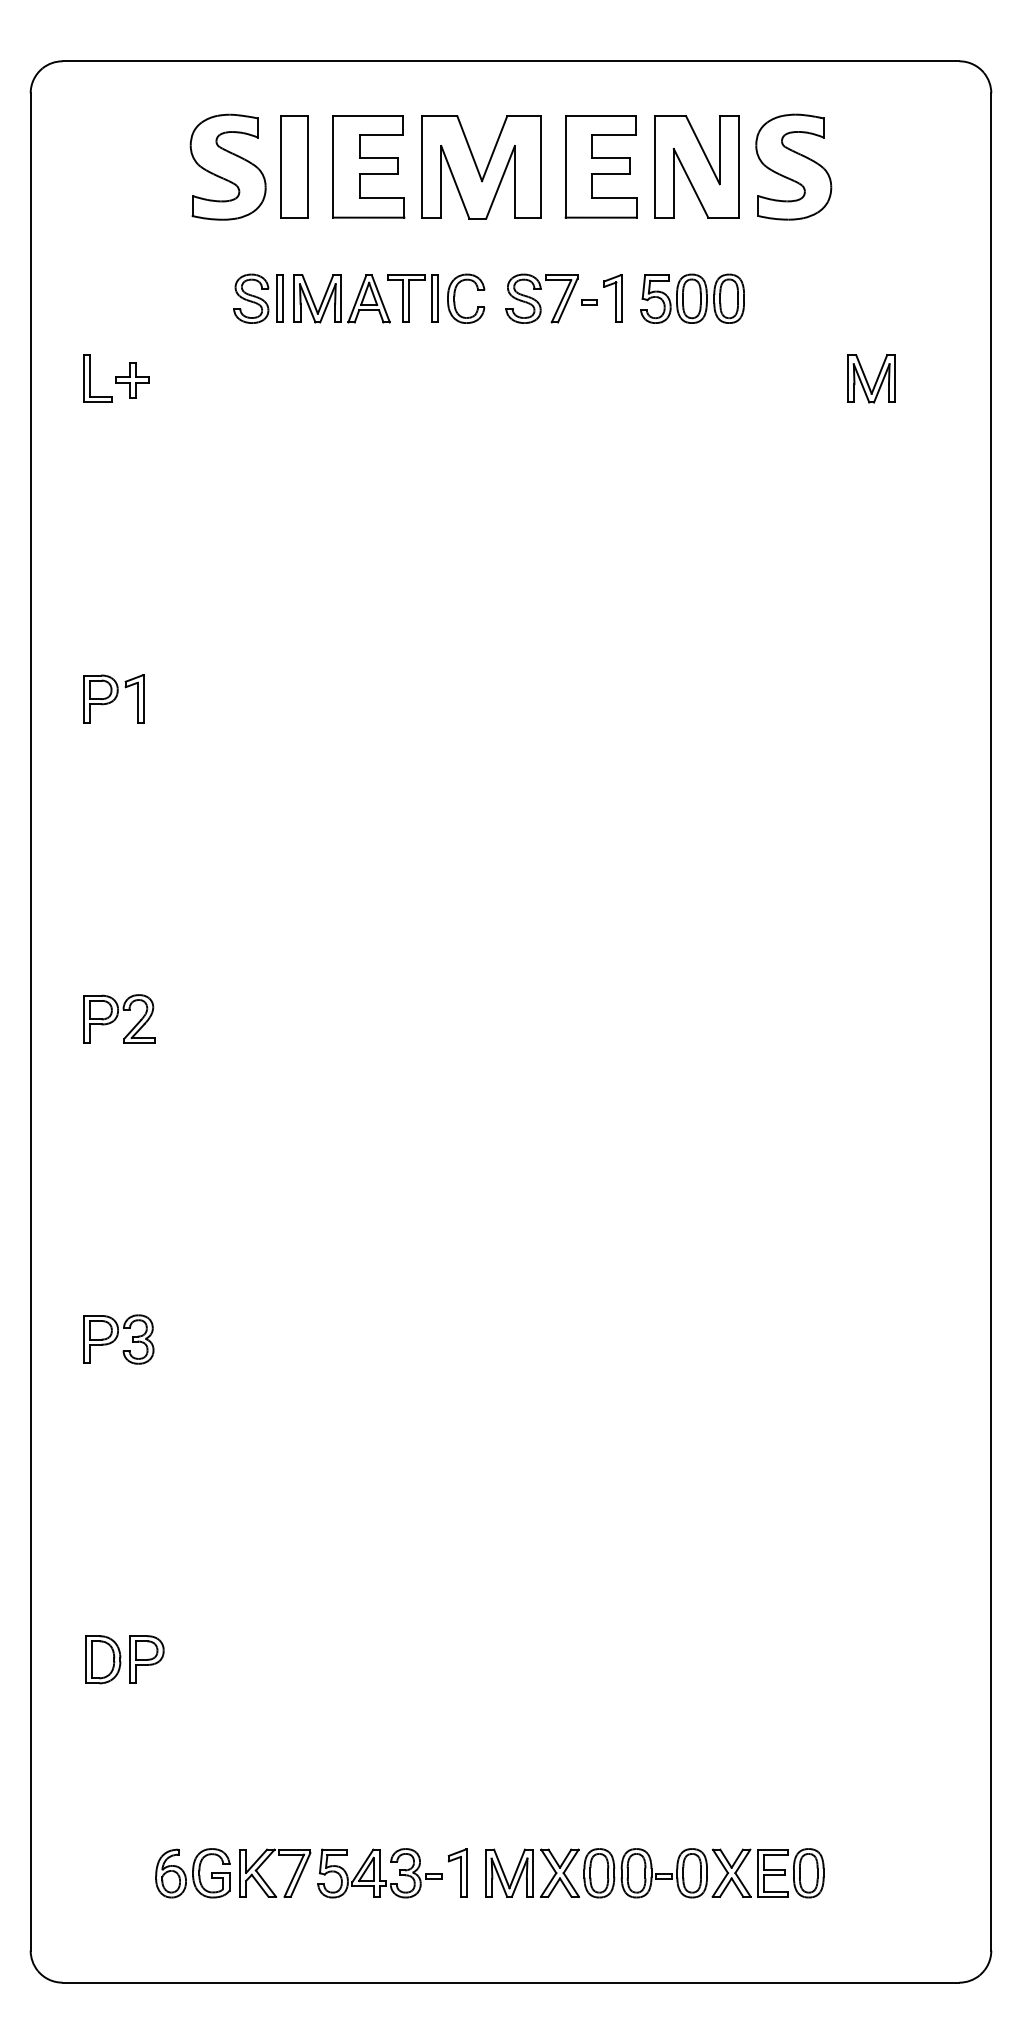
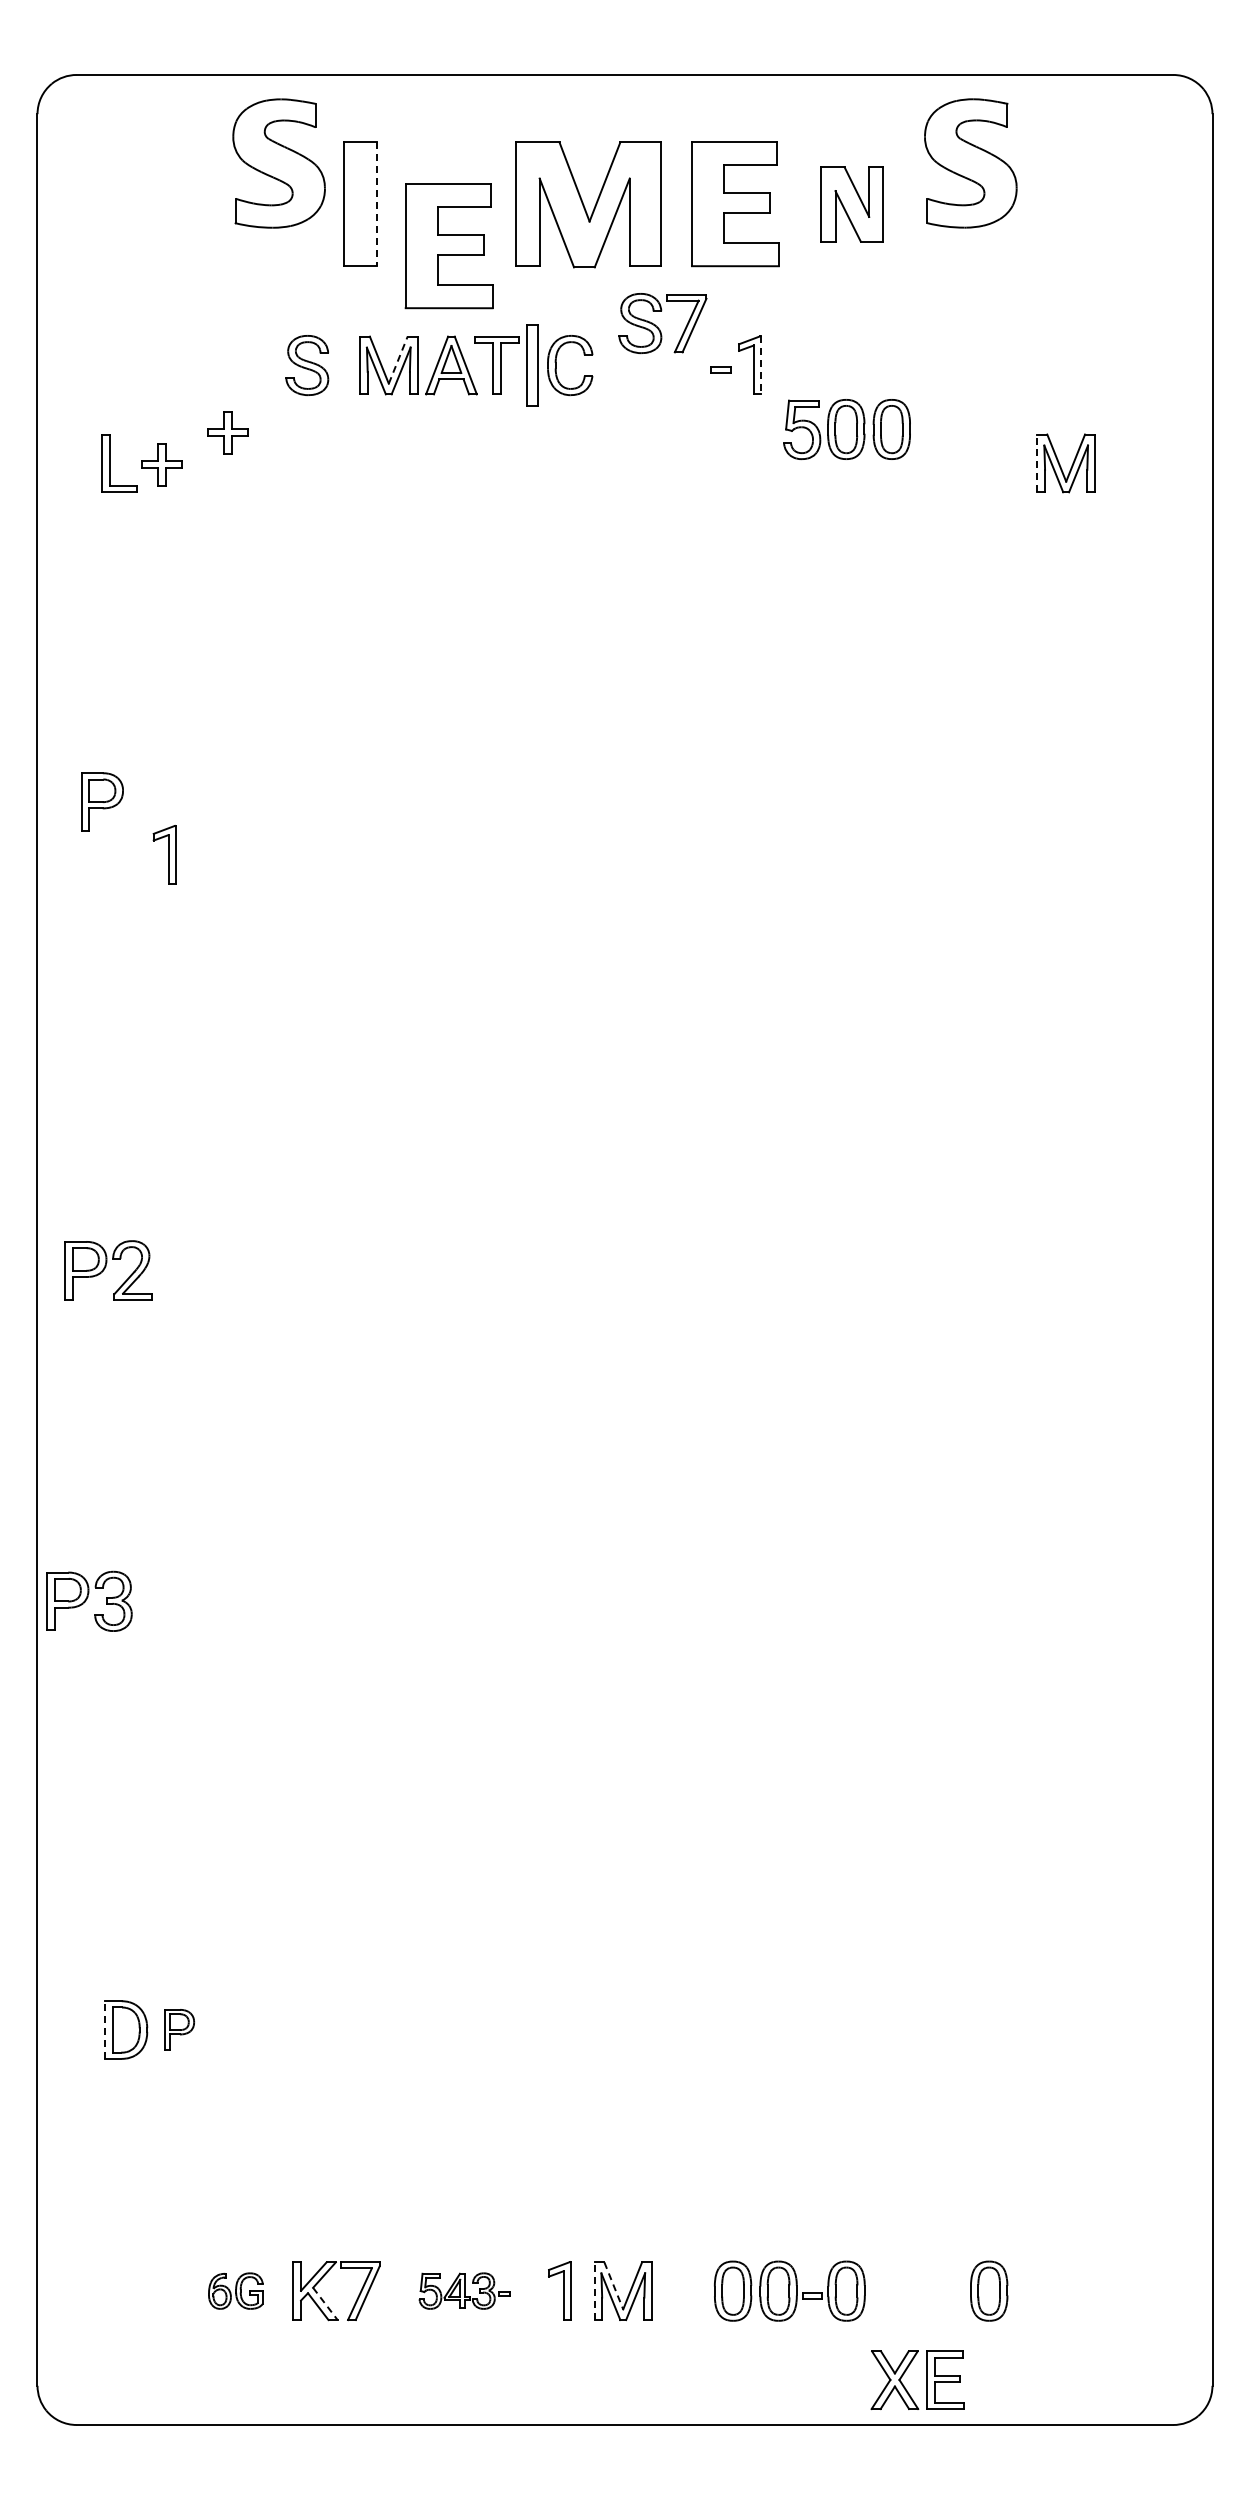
part: (227, 167) -> (278, 163), moved
line: (308, 167) -> (377, 204), solid -> dashed
part: (368, 167) -> (448, 246), moved
part: (697, 167) -> (852, 204), size x0.6
part: (793, 167) -> (970, 163), moved
line: (325, 293) -> (398, 359), solid -> dashed
part: (280, 298) -> (342, 365), removed
part: (435, 298) -> (532, 365), size x1.4
part: (541, 298) -> (662, 323), moved
line: (622, 298) -> (761, 365), solid -> dashed
part: (692, 298) -> (846, 429), moved
part: (186, 353) -> (227, 432), added
line: (848, 378) -> (1037, 463), solid -> dashed
part: (100, 698) -> (102, 801), moved
part: (119, 1019) -> (108, 1270), moved
part: (118, 1338) -> (89, 1600), moved
part: (146, 1659) -> (179, 2029), size x0.7
line: (86, 1660) -> (105, 2030), solid -> dashed
line: (502, 1869) -> (614, 2286), solid -> dashed
part: (192, 1872) -> (235, 2290), size x0.6
part: (379, 1872) -> (464, 2290), size x0.6
line: (486, 1873) -> (594, 2291), solid -> dashed
part: (559, 1873) -> (684, 2291), removed
part: (757, 1873) -> (926, 2380), moved
line: (266, 1884) -> (325, 2304), solid -> dashed

